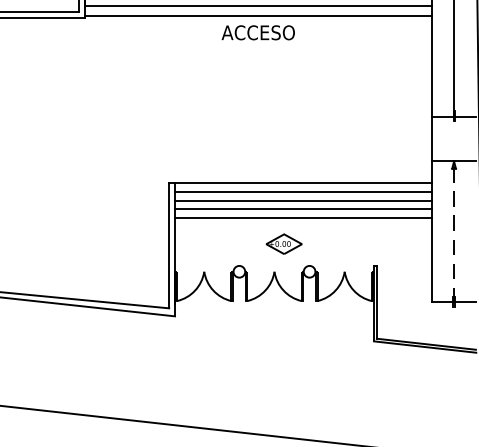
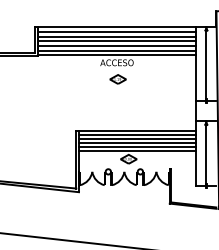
part: (259, 69) -> (117, 79), added
line: (303, 227) -> (137, 151), added
line: (454, 235) -> (206, 155), dashed -> solid

